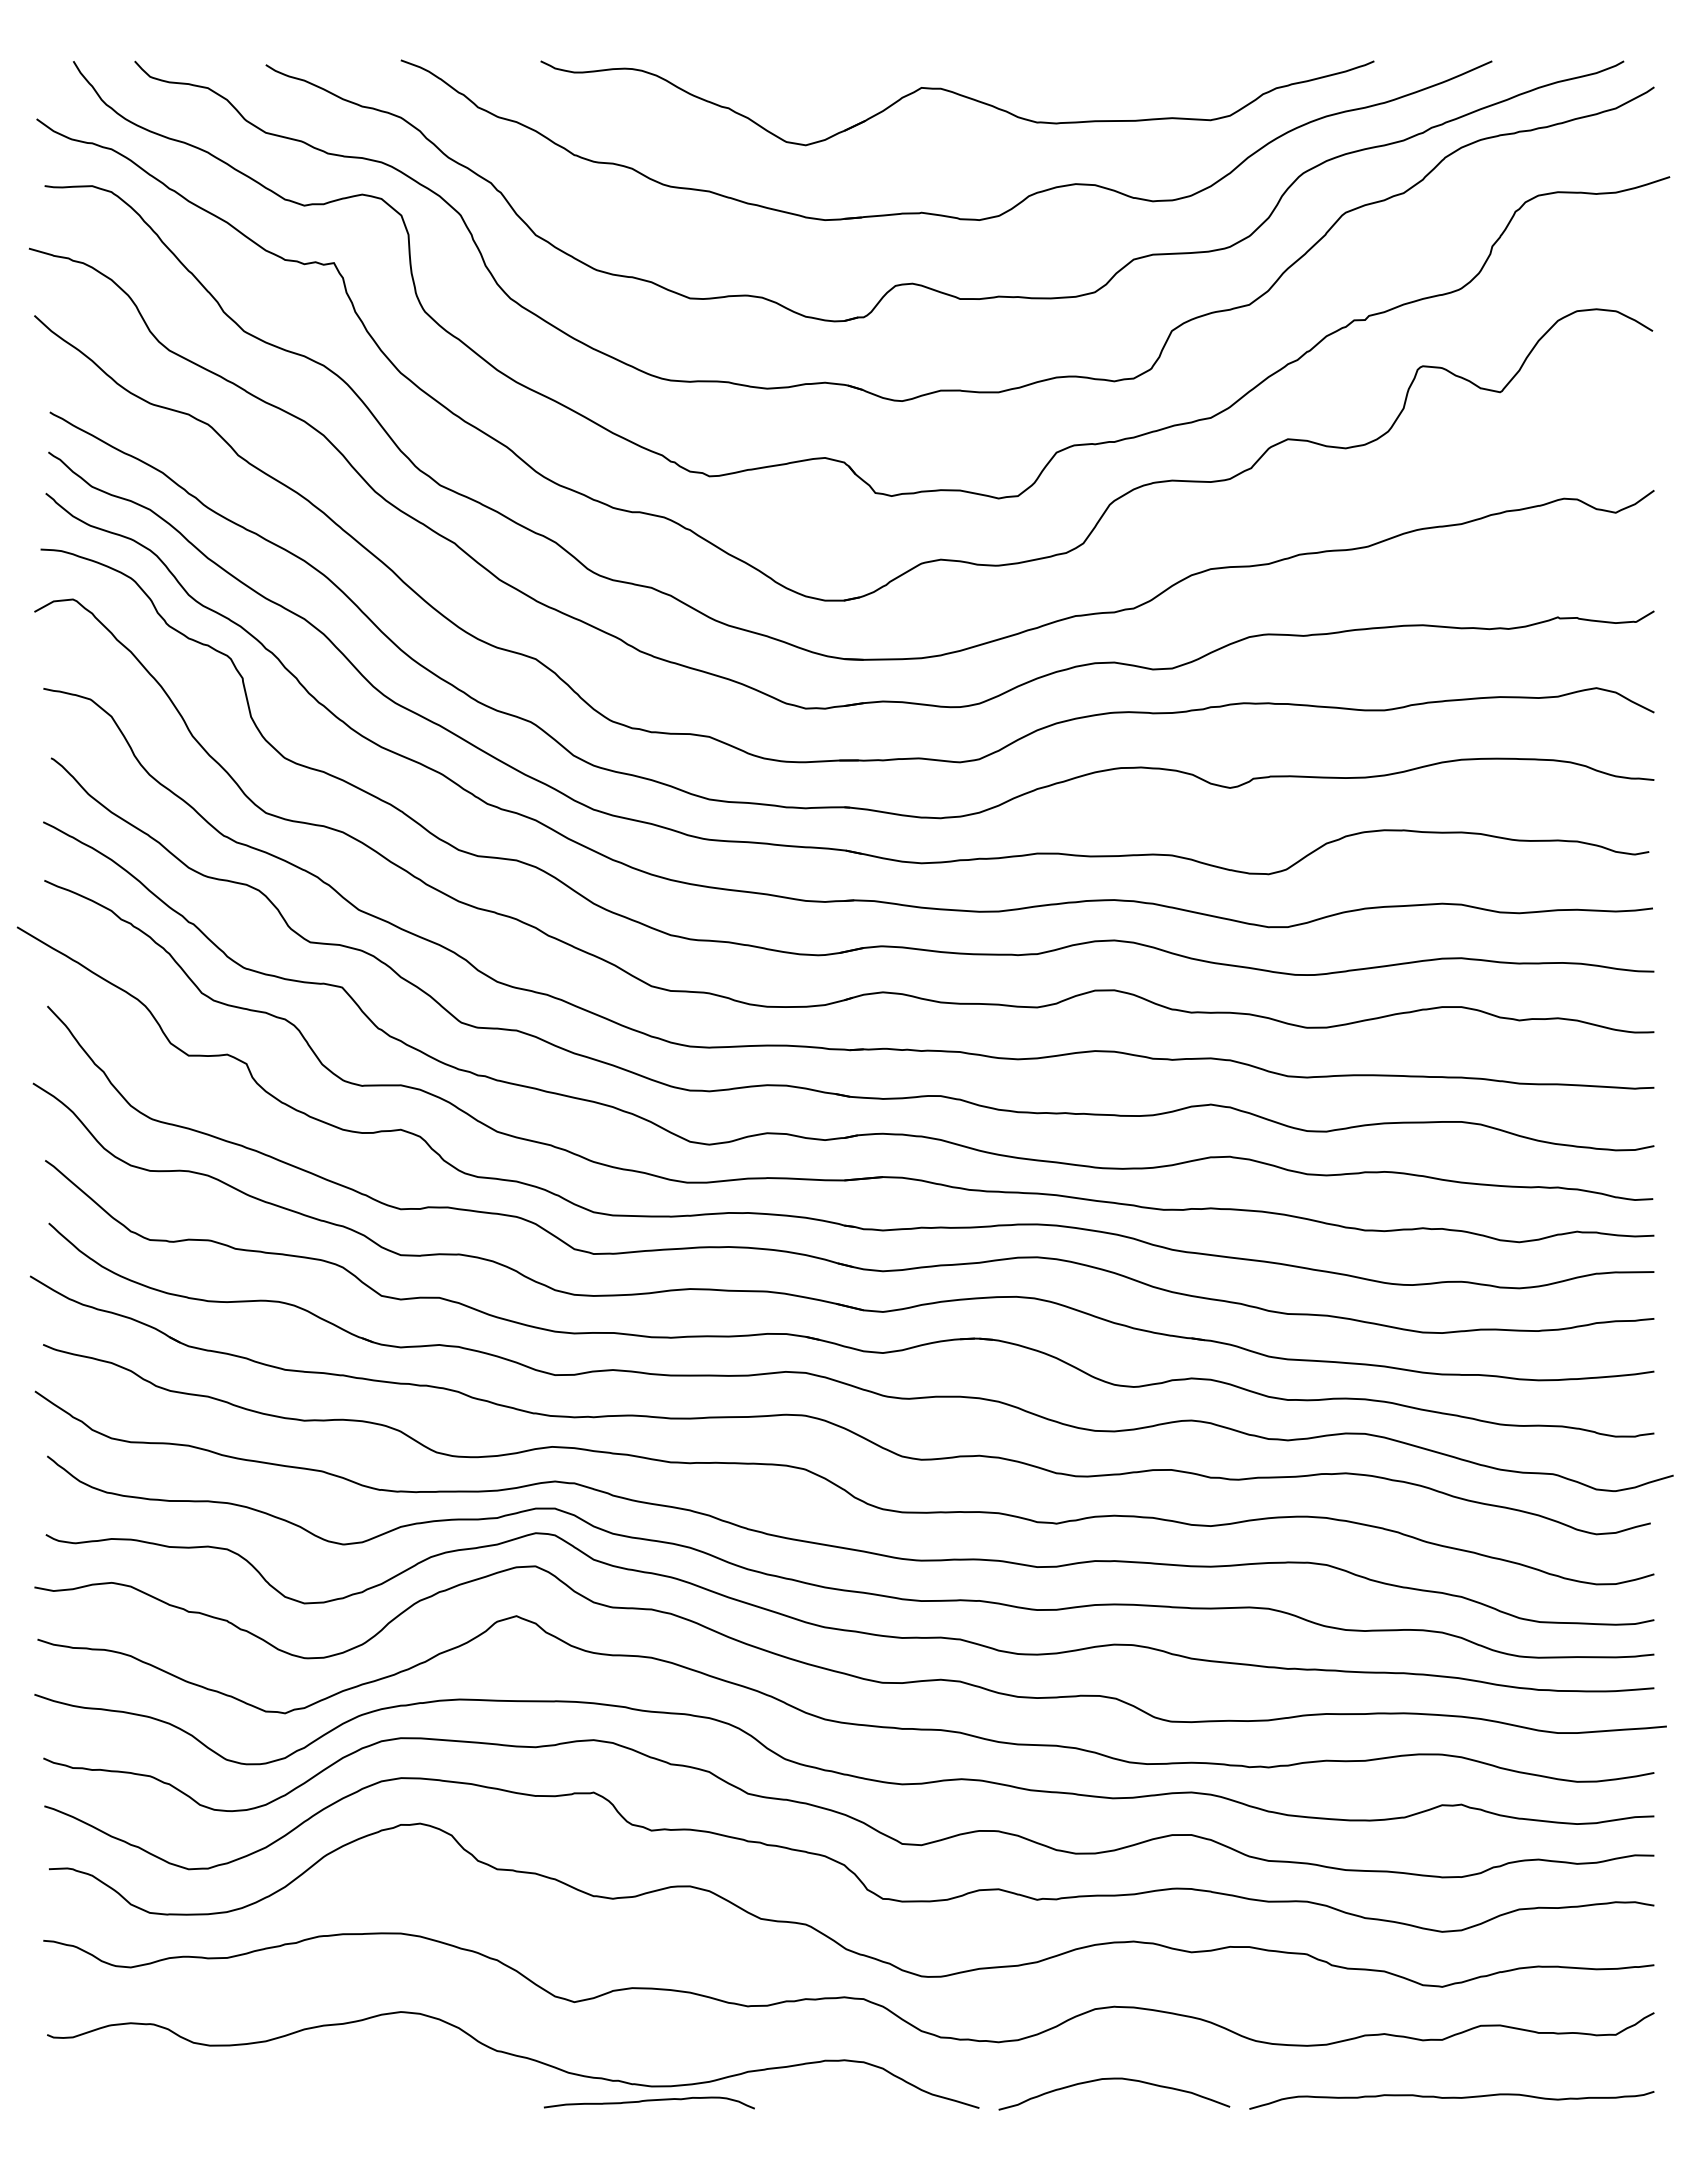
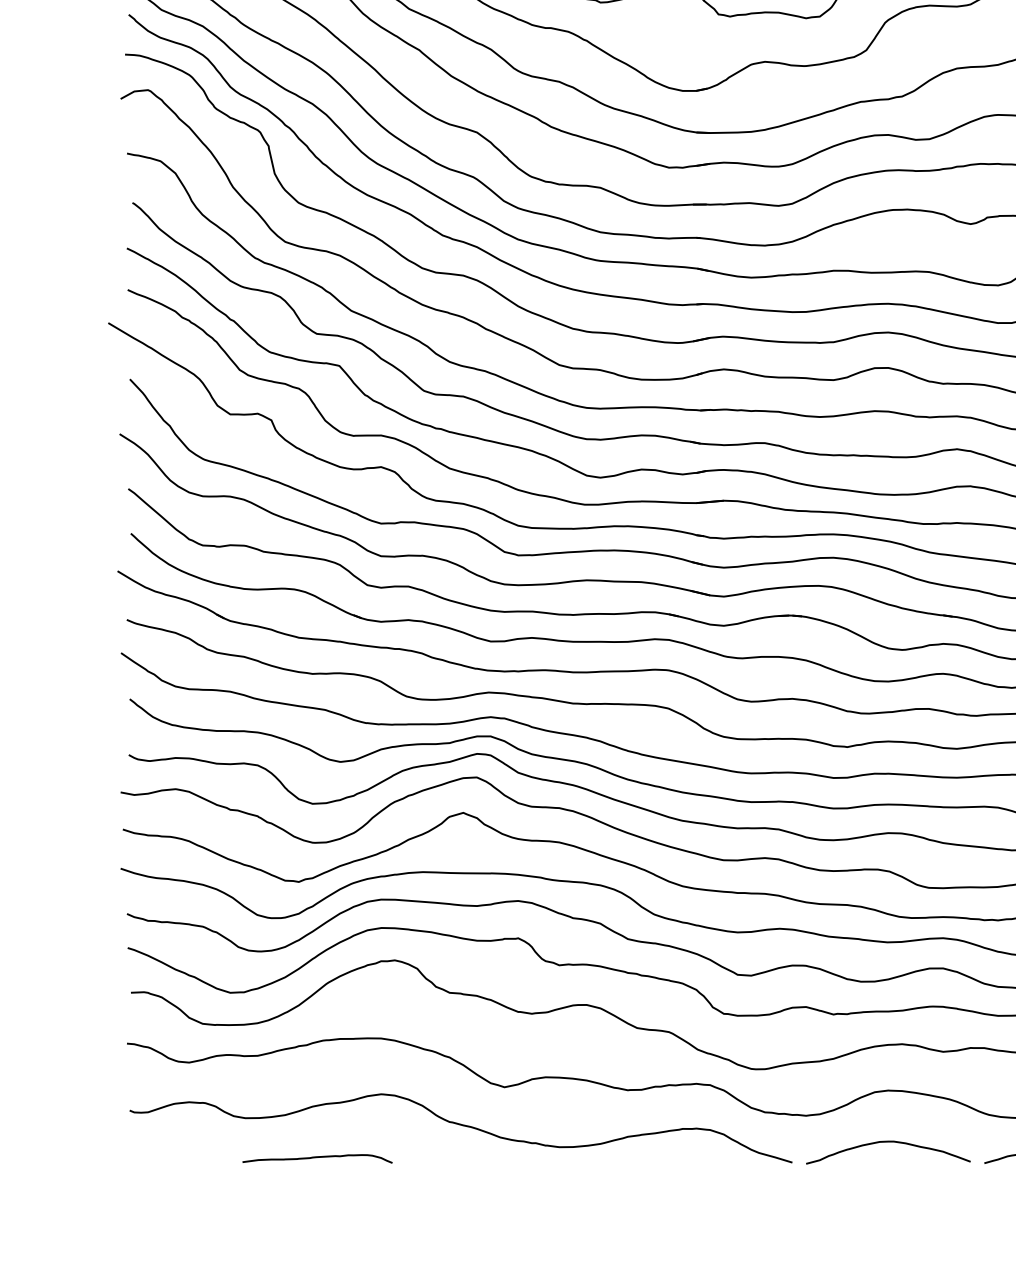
curve: (648, 2101) -> (316, 1157), moved

